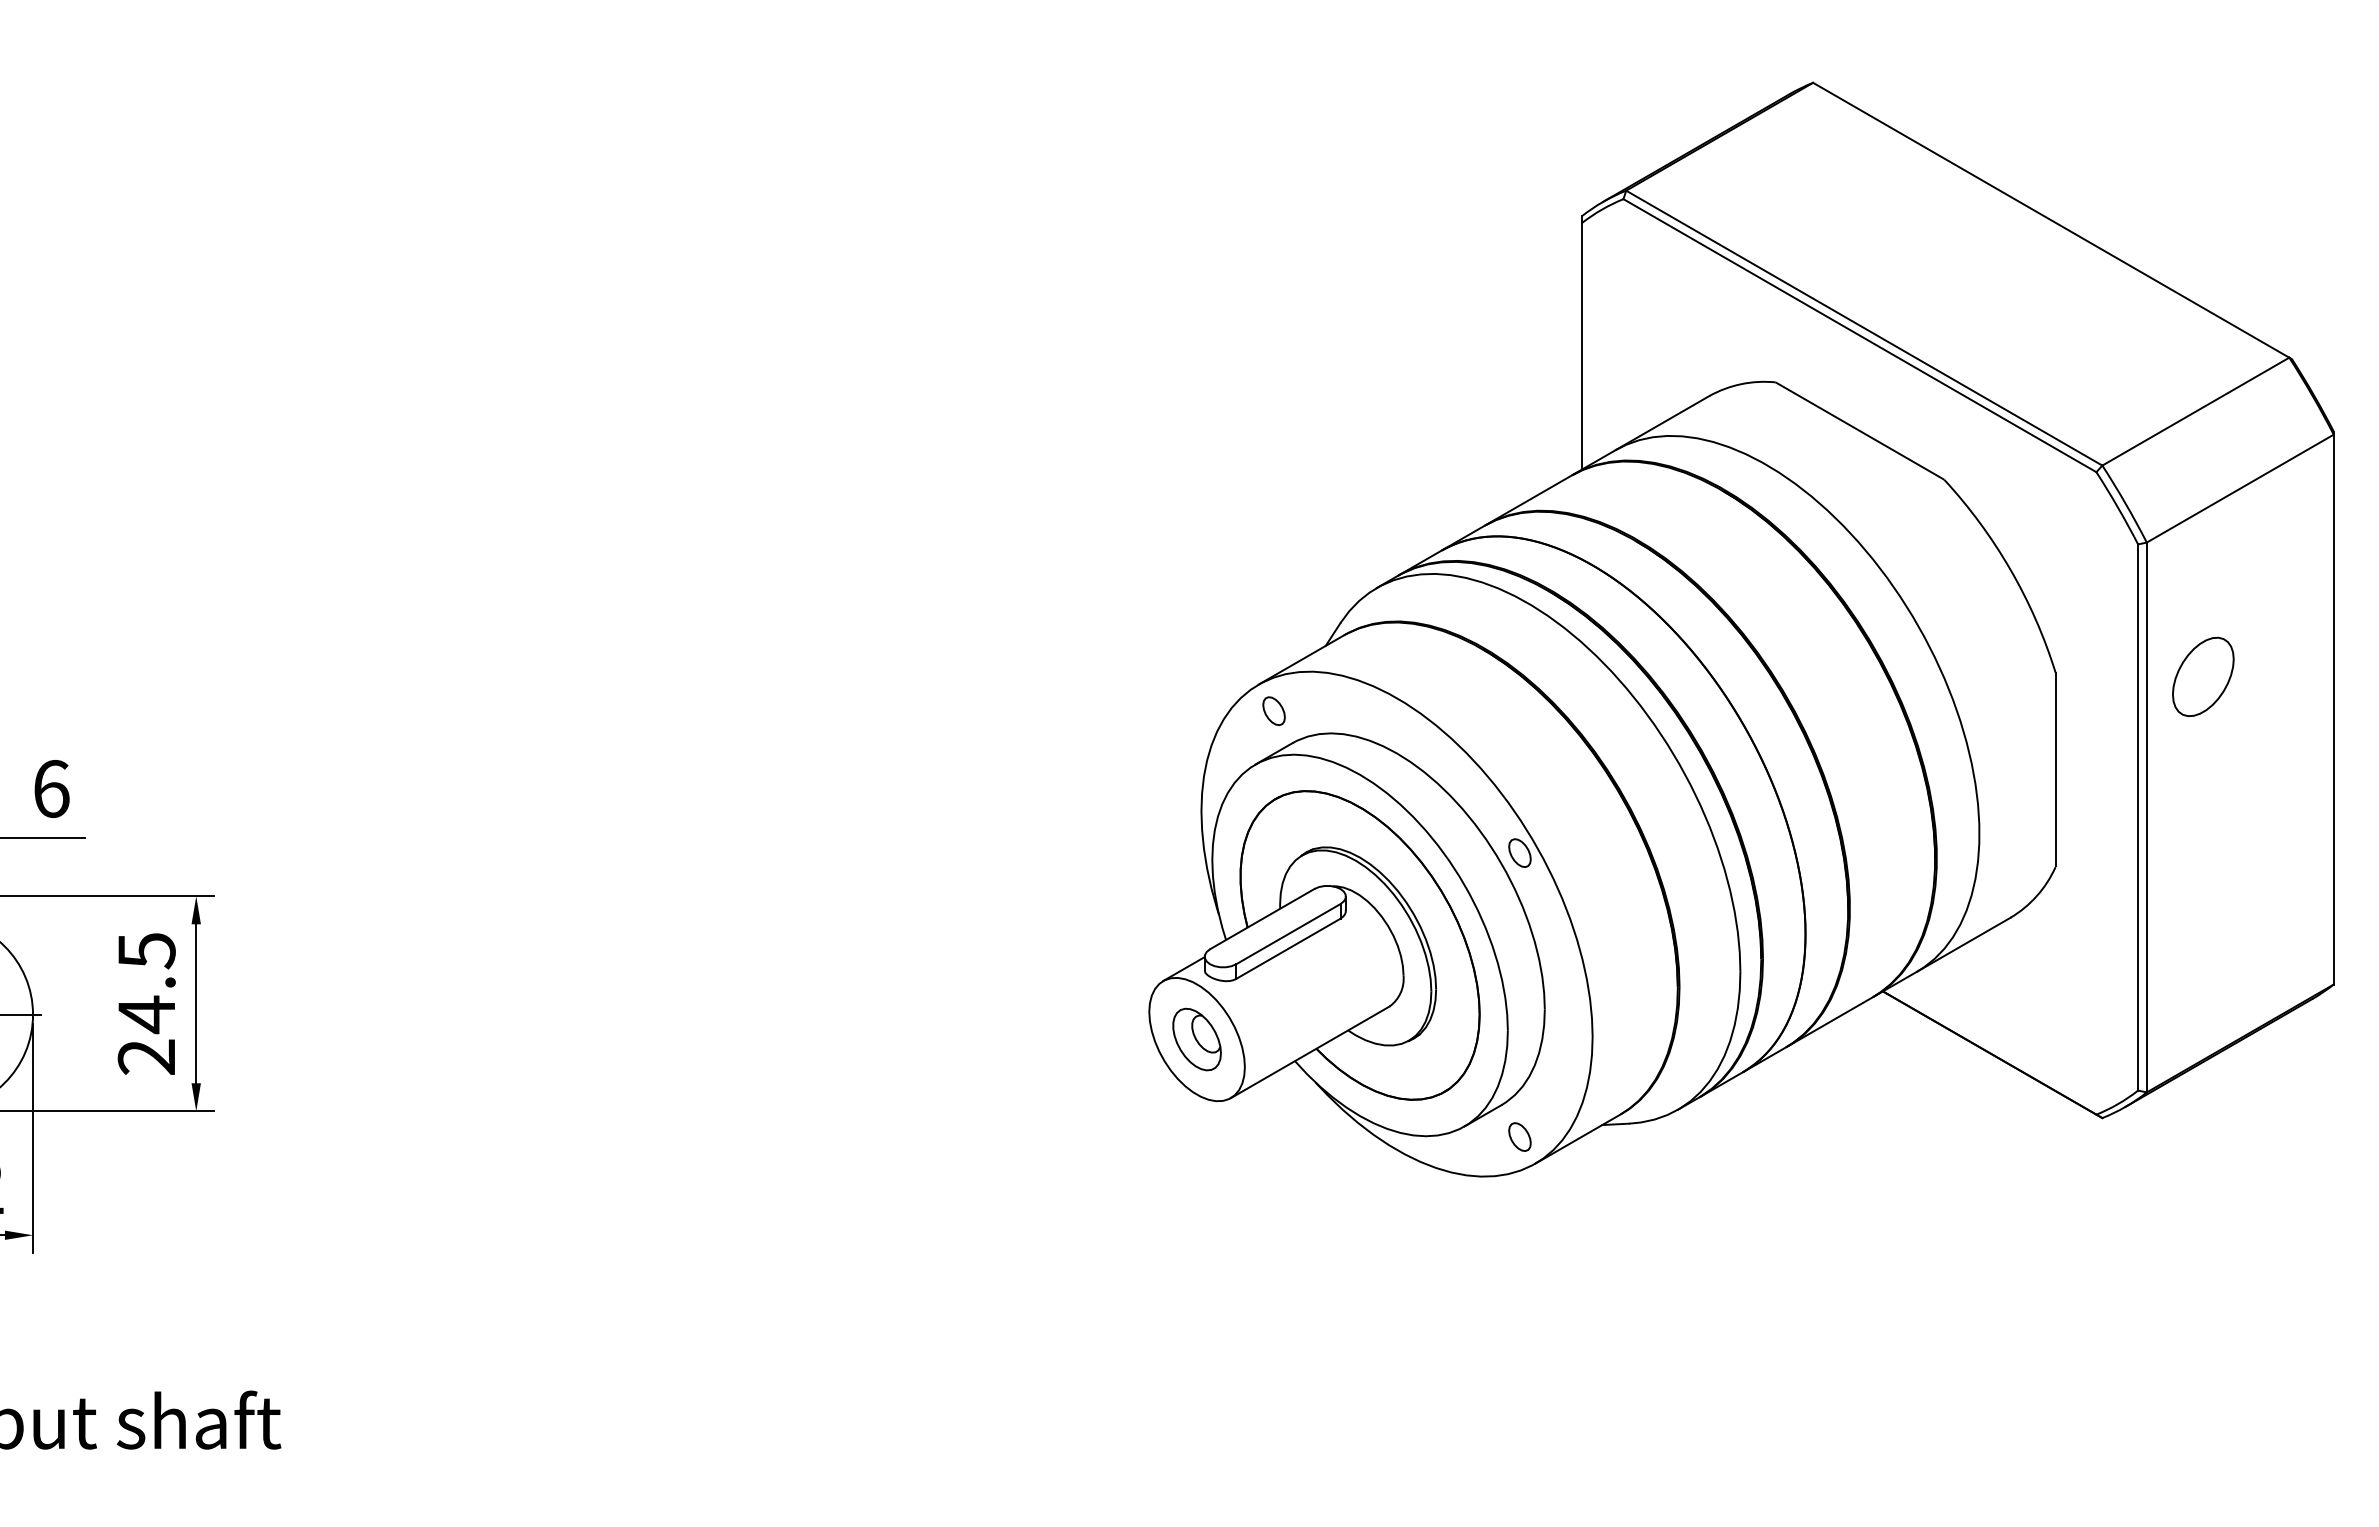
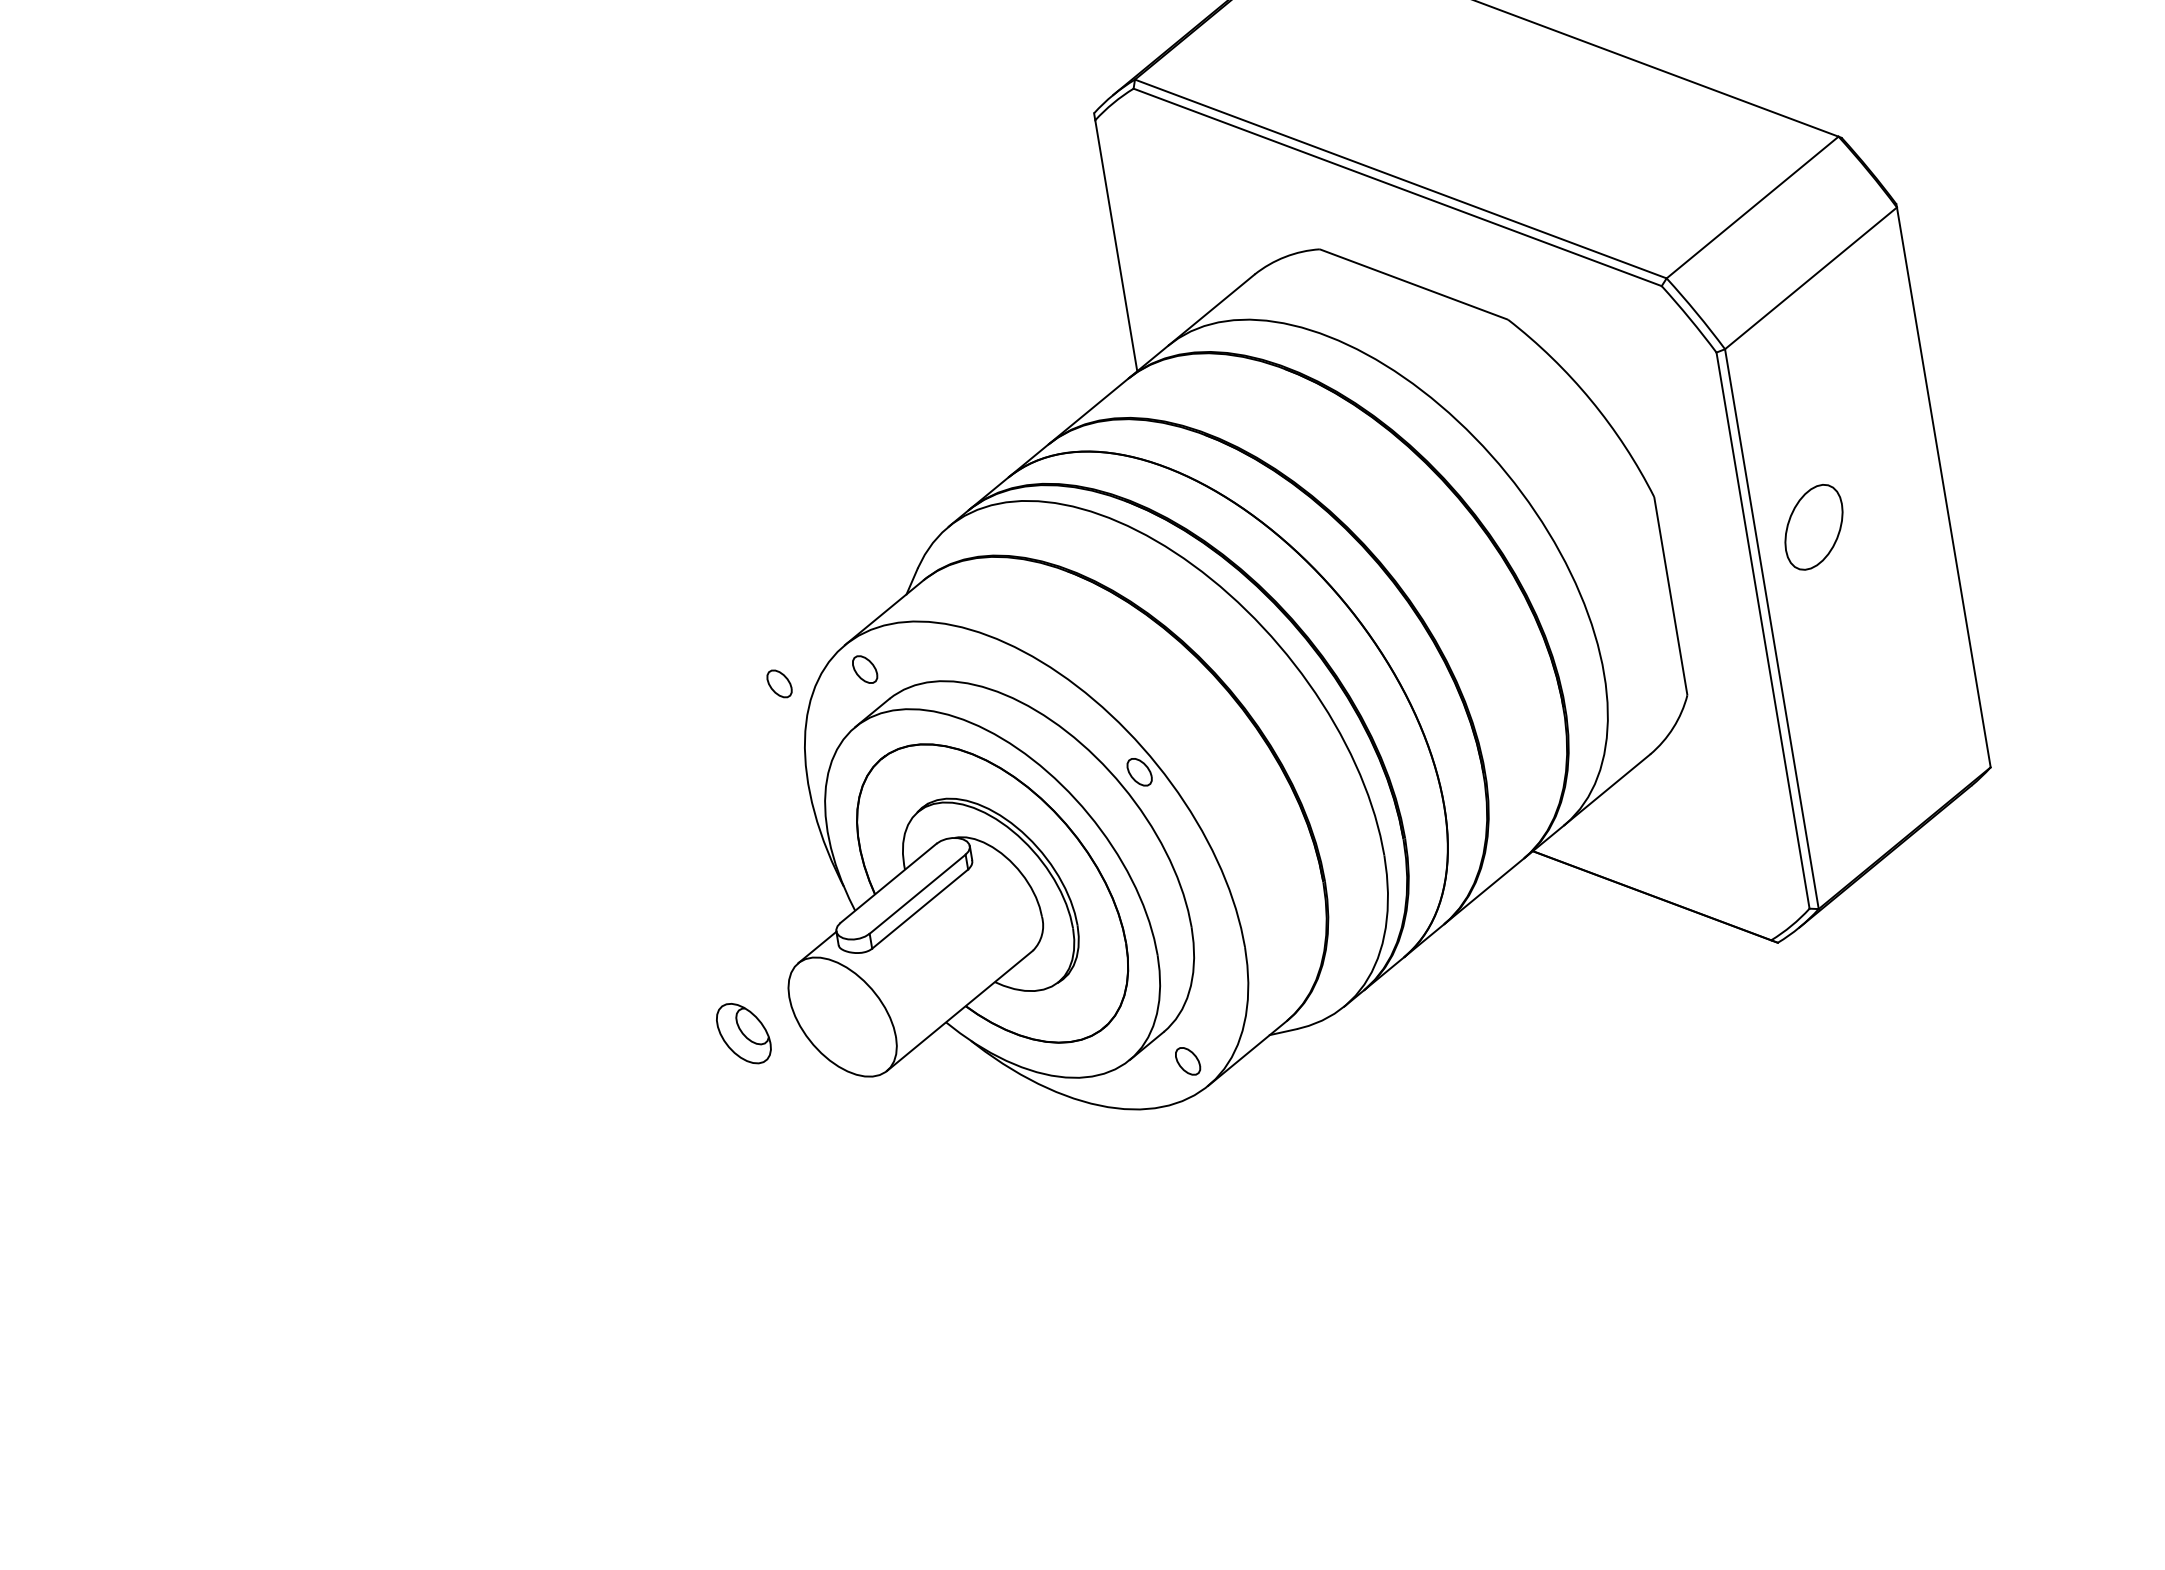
part: (2203, 676) -> (1814, 526), moved
part: (1189, 711) -> (779, 684), added
part: (1196, 1039) -> (743, 1033), moved

